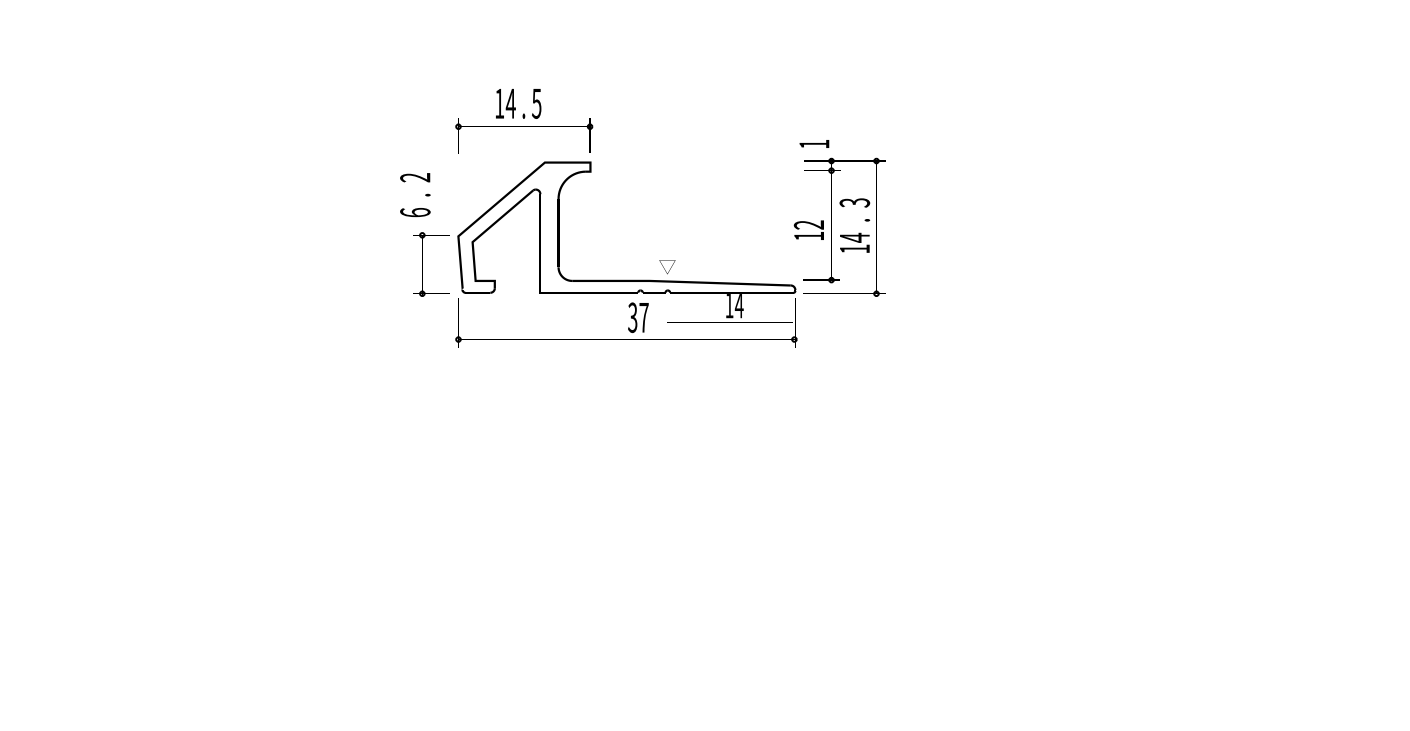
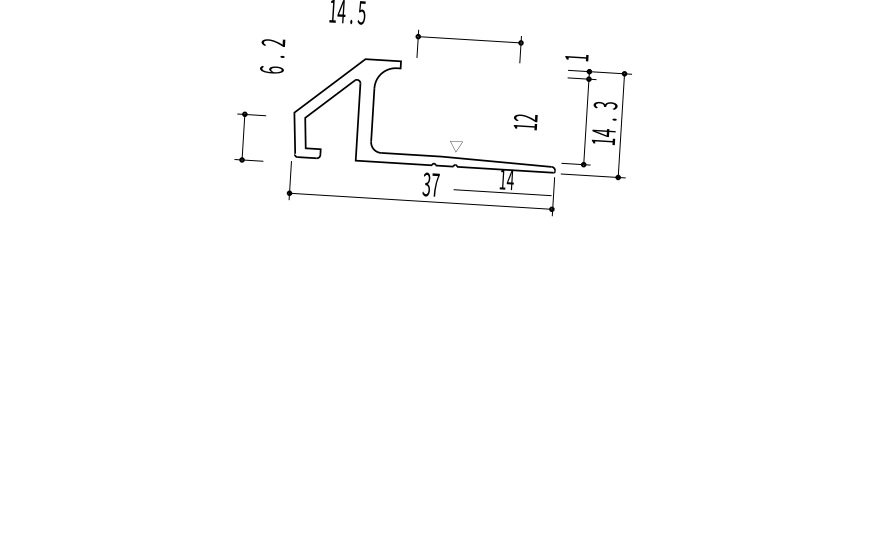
part: (524, 126) -> (469, 39), moved
text: (415, 195) -> (272, 56), moved
text: (808, 229) -> (525, 121), moved
part: (422, 264) -> (243, 137), moved

